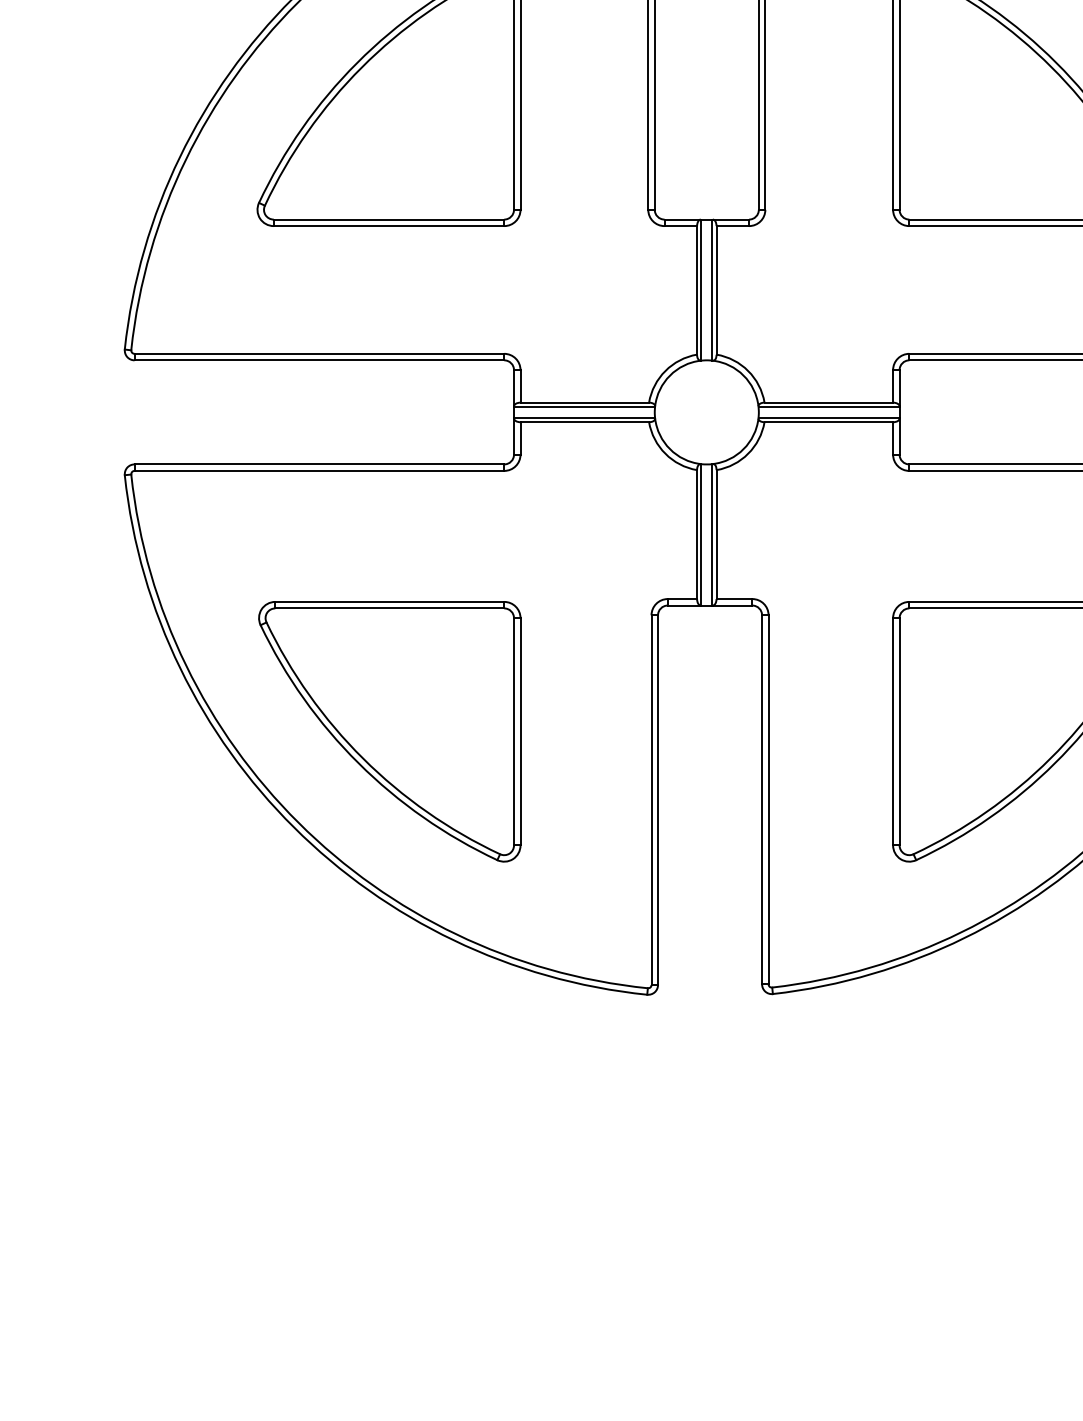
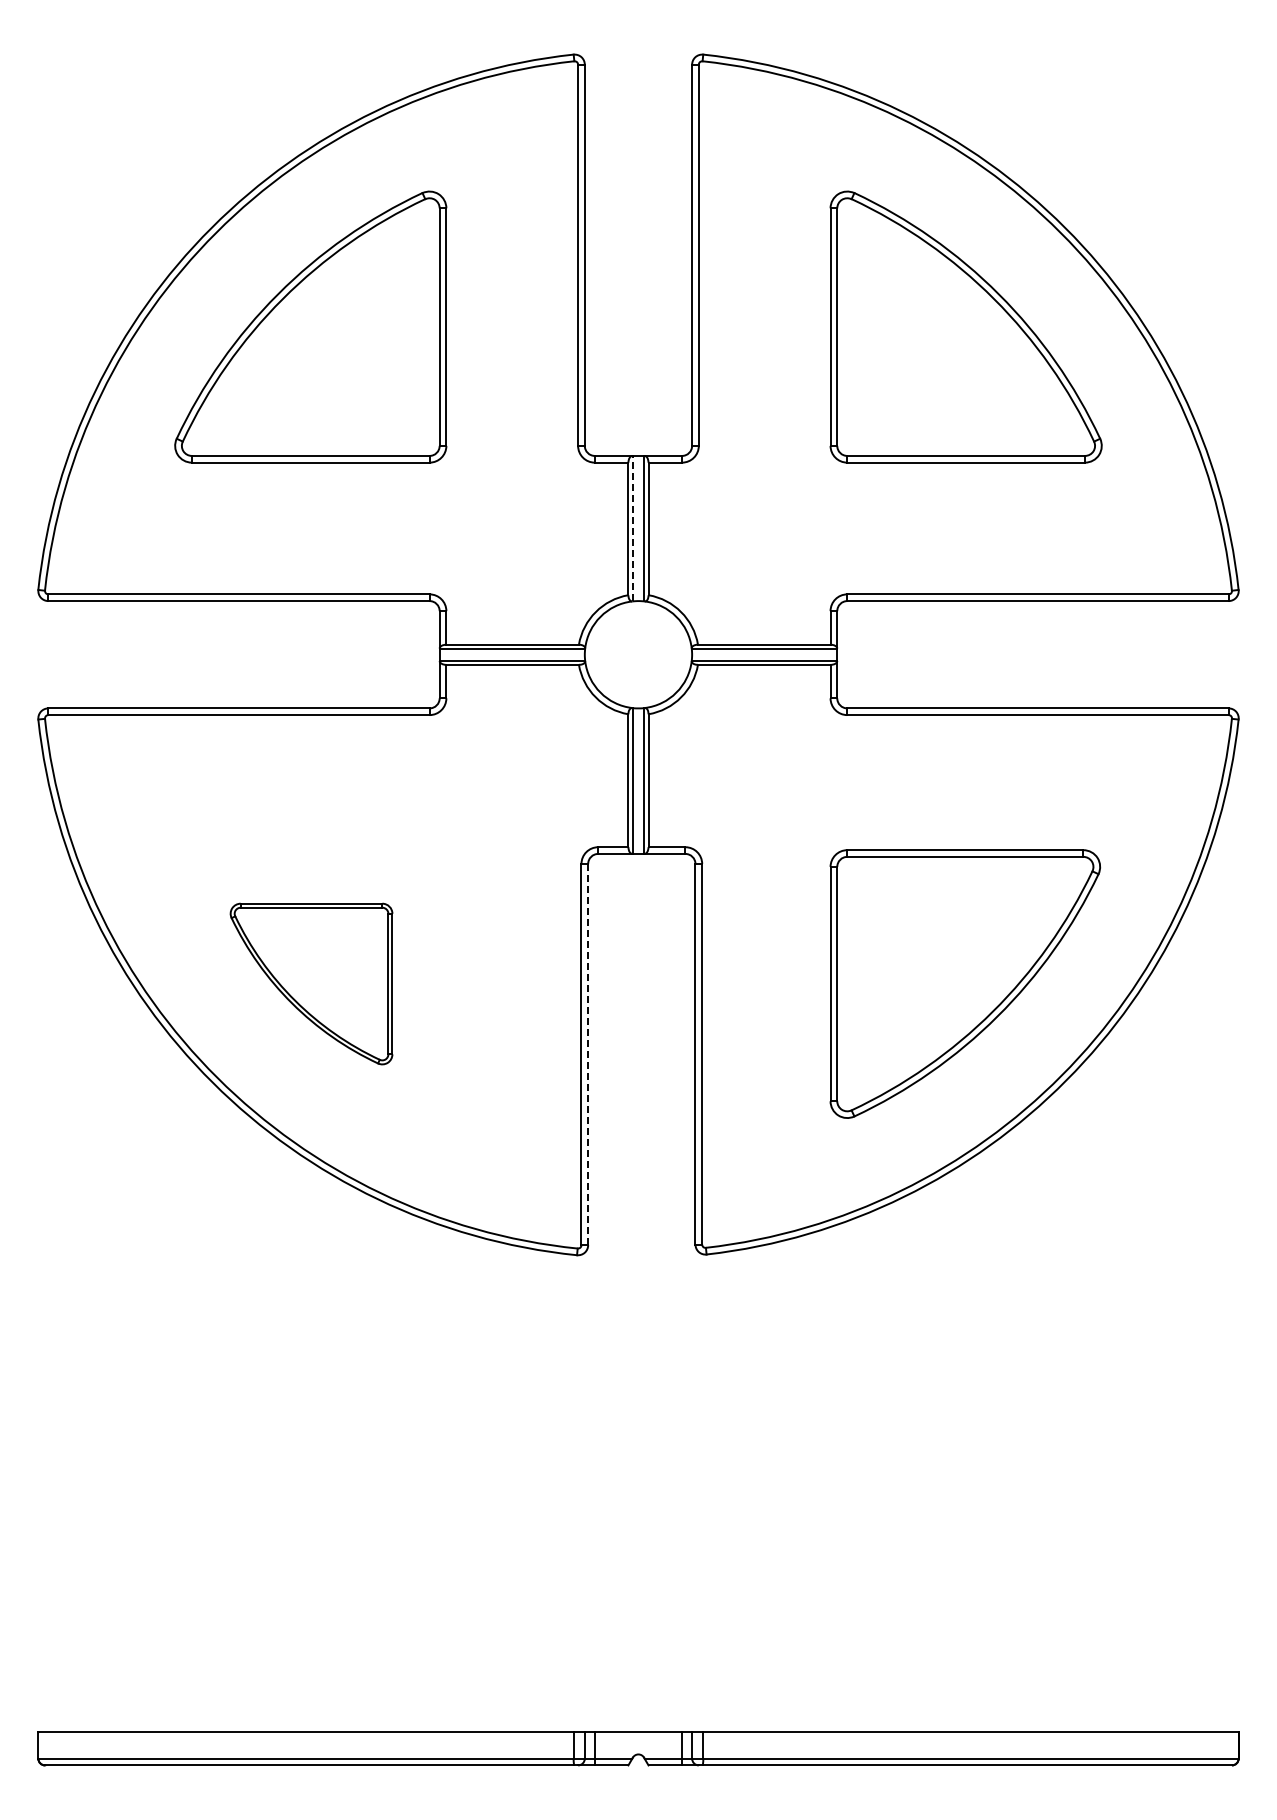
line: (701, 289) -> (632, 528), solid -> dashed
part: (389, 731) -> (311, 983), size x0.6
line: (658, 800) -> (588, 1054), solid -> dashed

